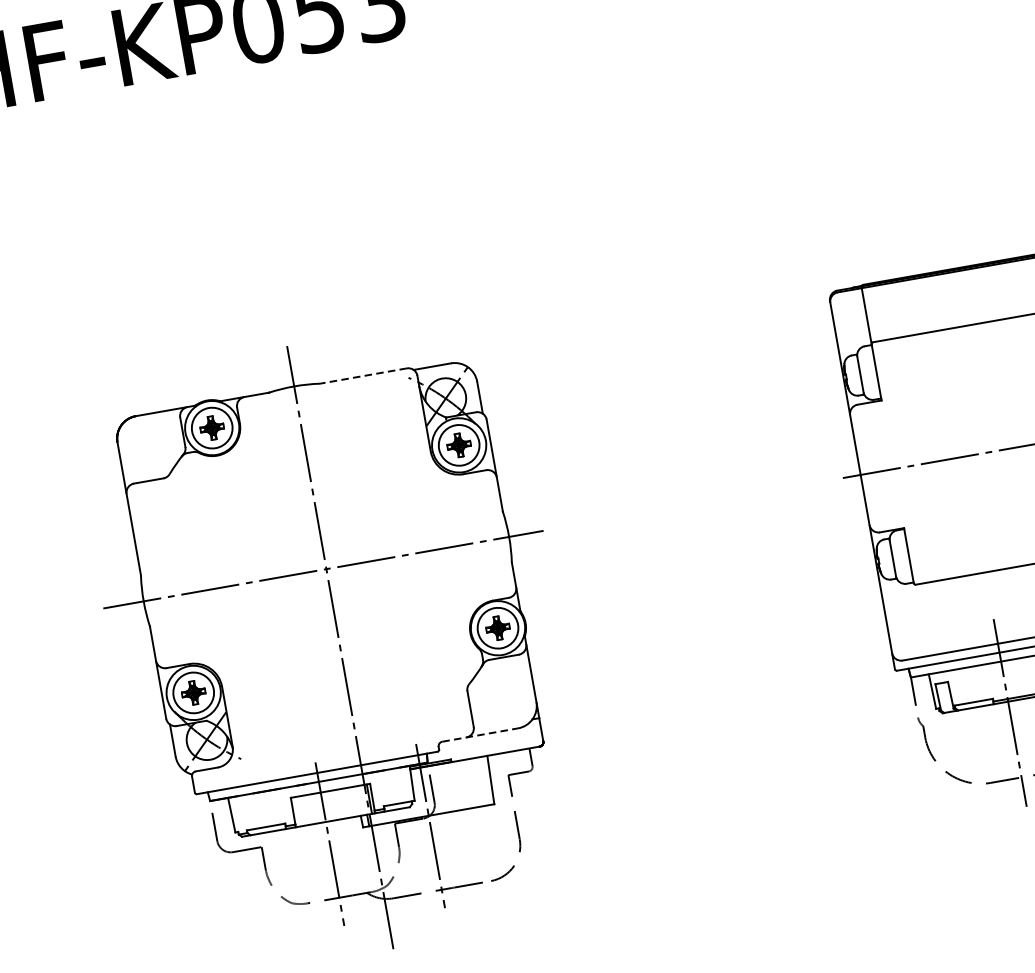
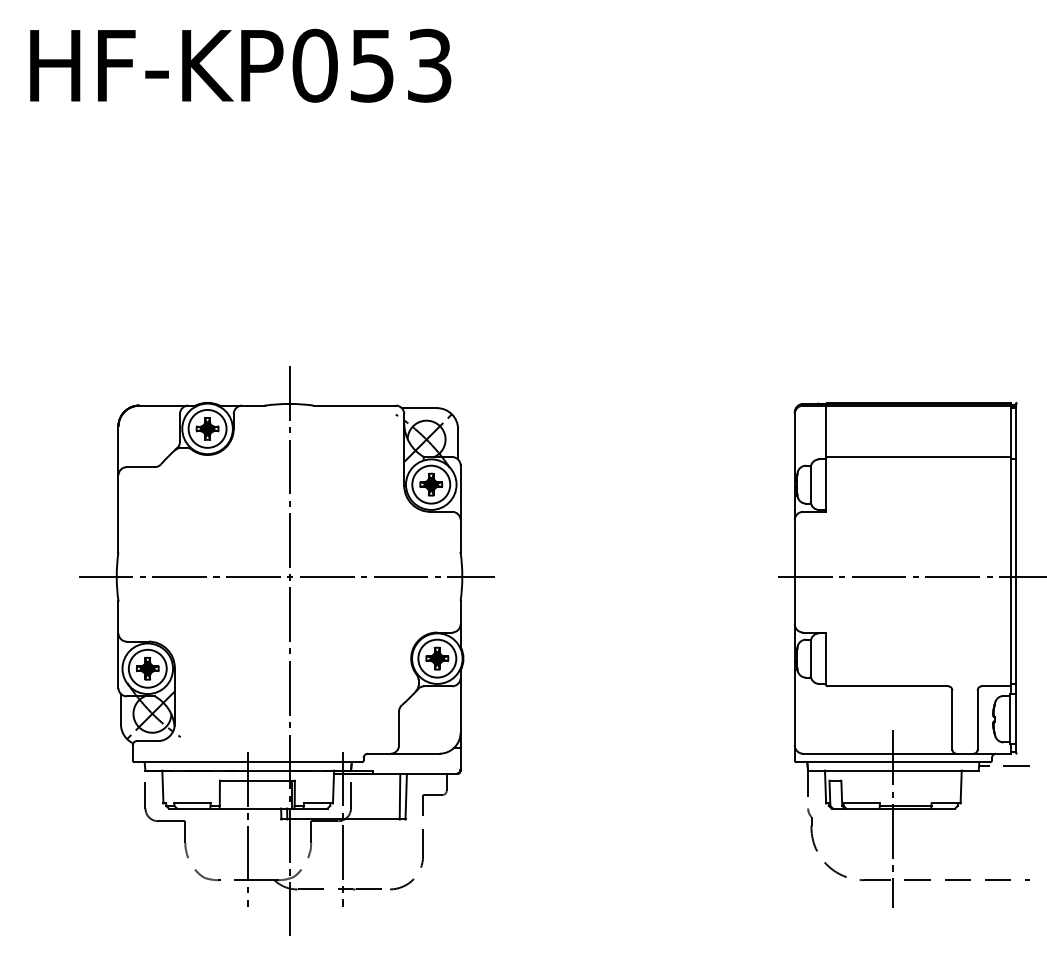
line: (363, 375) -> (354, 405), dashed -> solid
line: (479, 734) -> (403, 753), dashed -> solid
line: (483, 781) -> (399, 796), added

